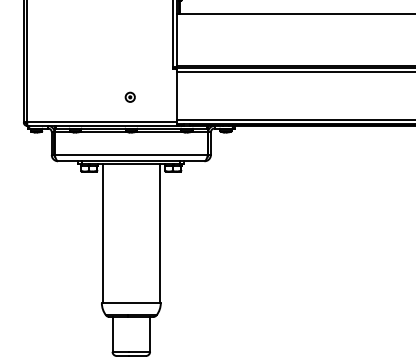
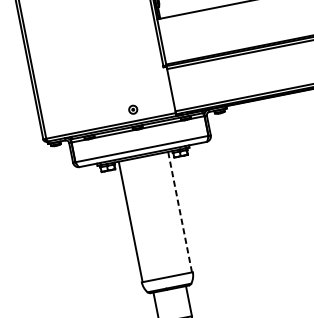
part: (129, 96) -> (132, 109), moved
line: (159, 233) -> (179, 212), solid -> dashed

